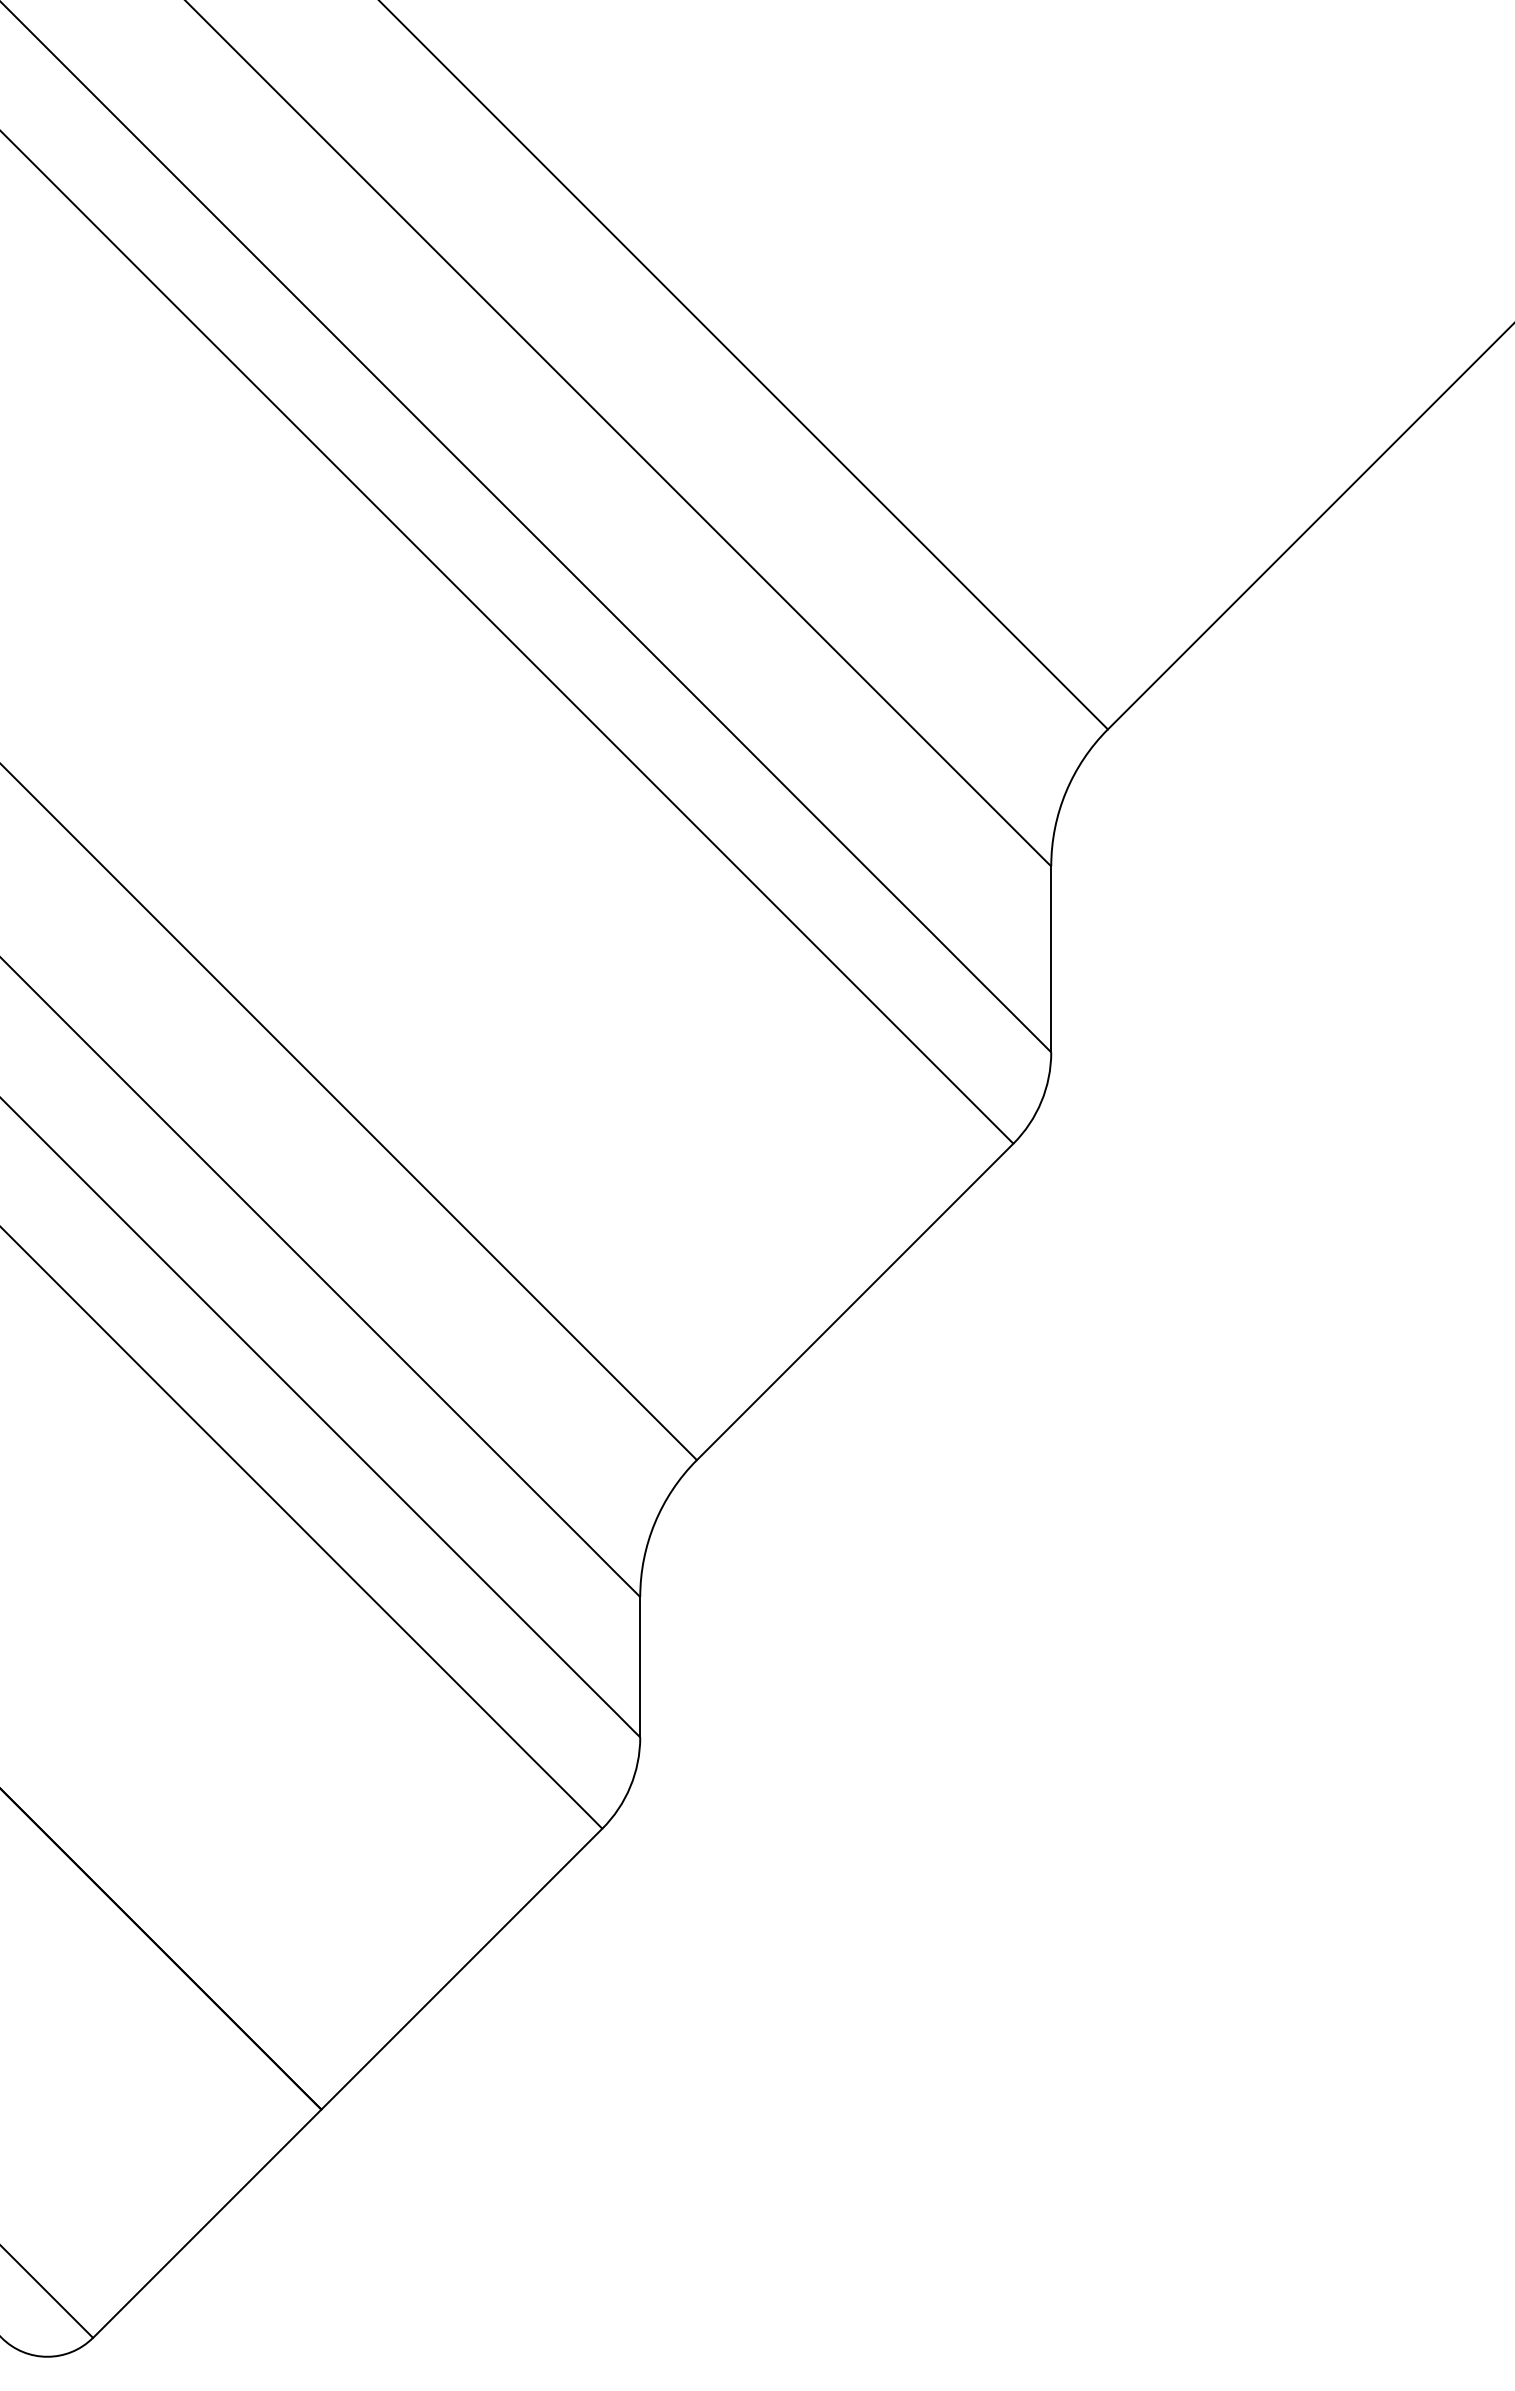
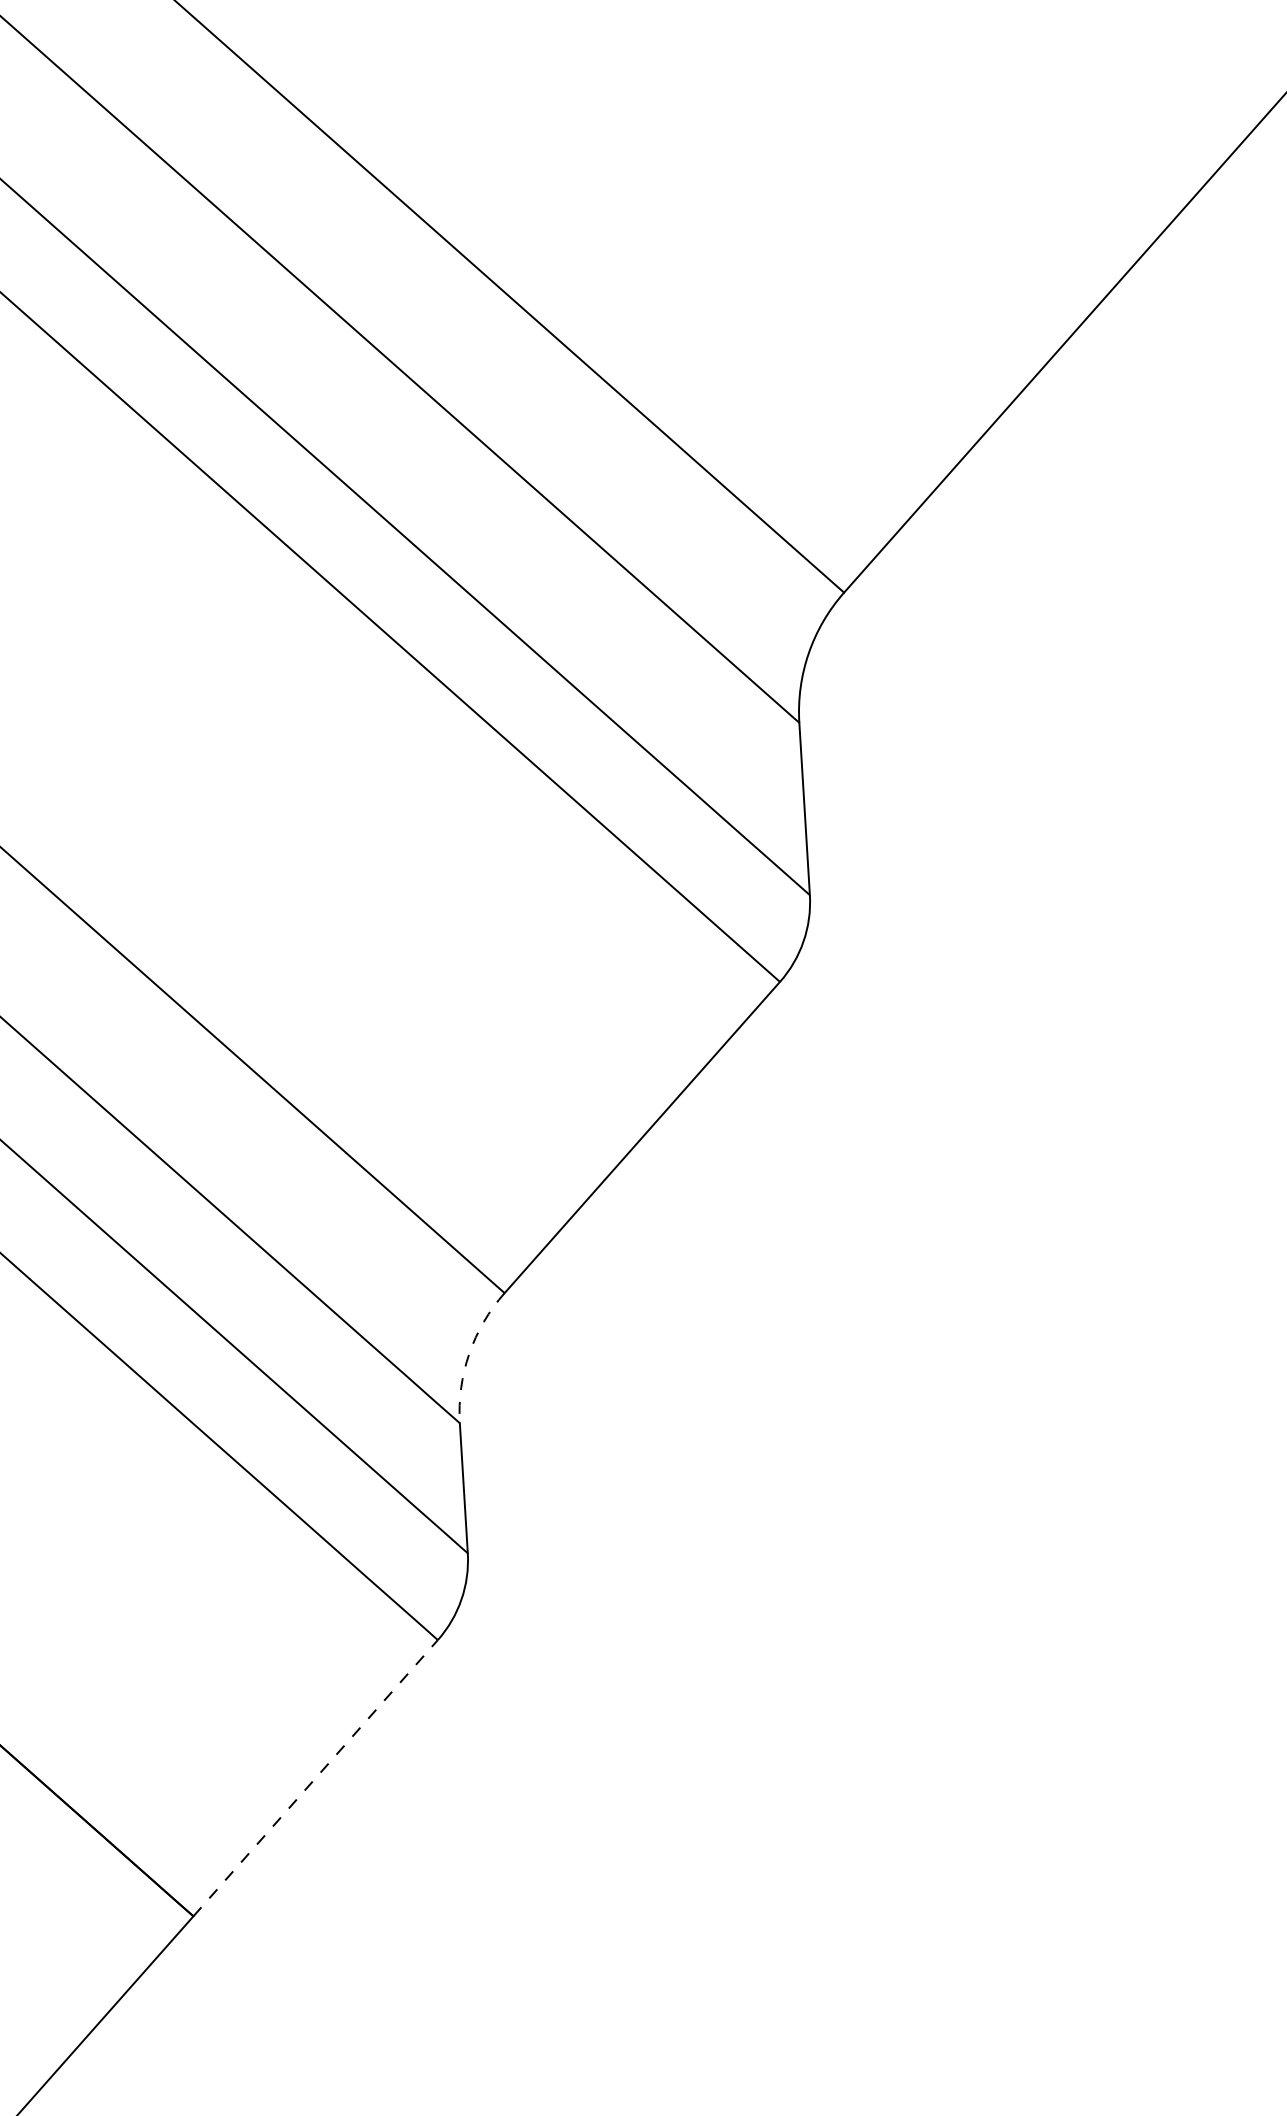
arc: (654, 1522) -> (468, 1353), solid -> dashed
line: (461, 1969) -> (315, 1778), solid -> dashed

